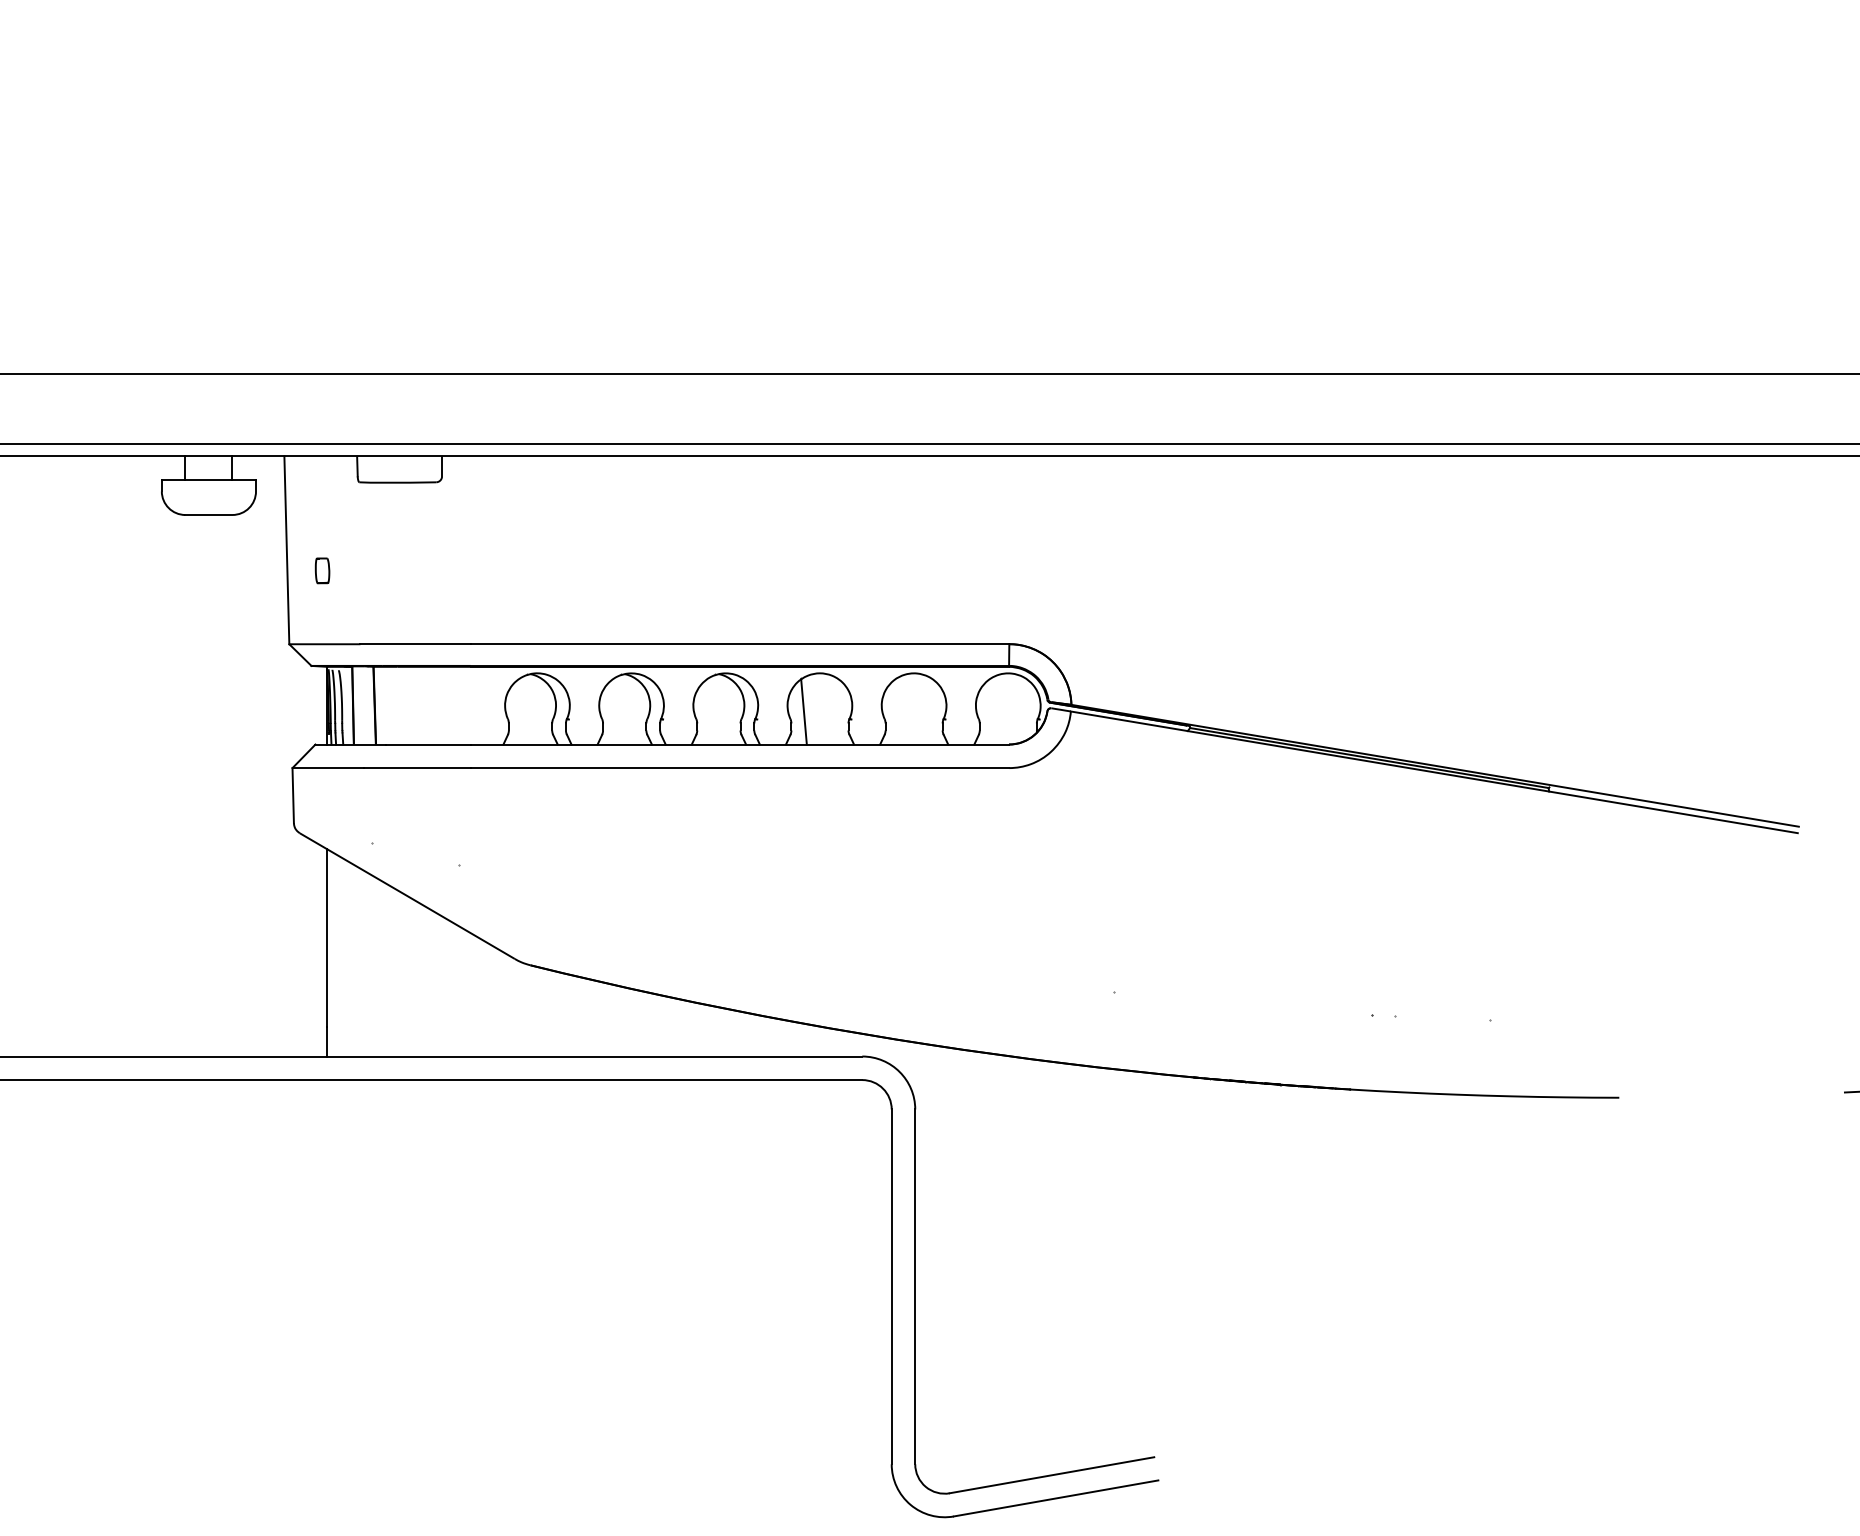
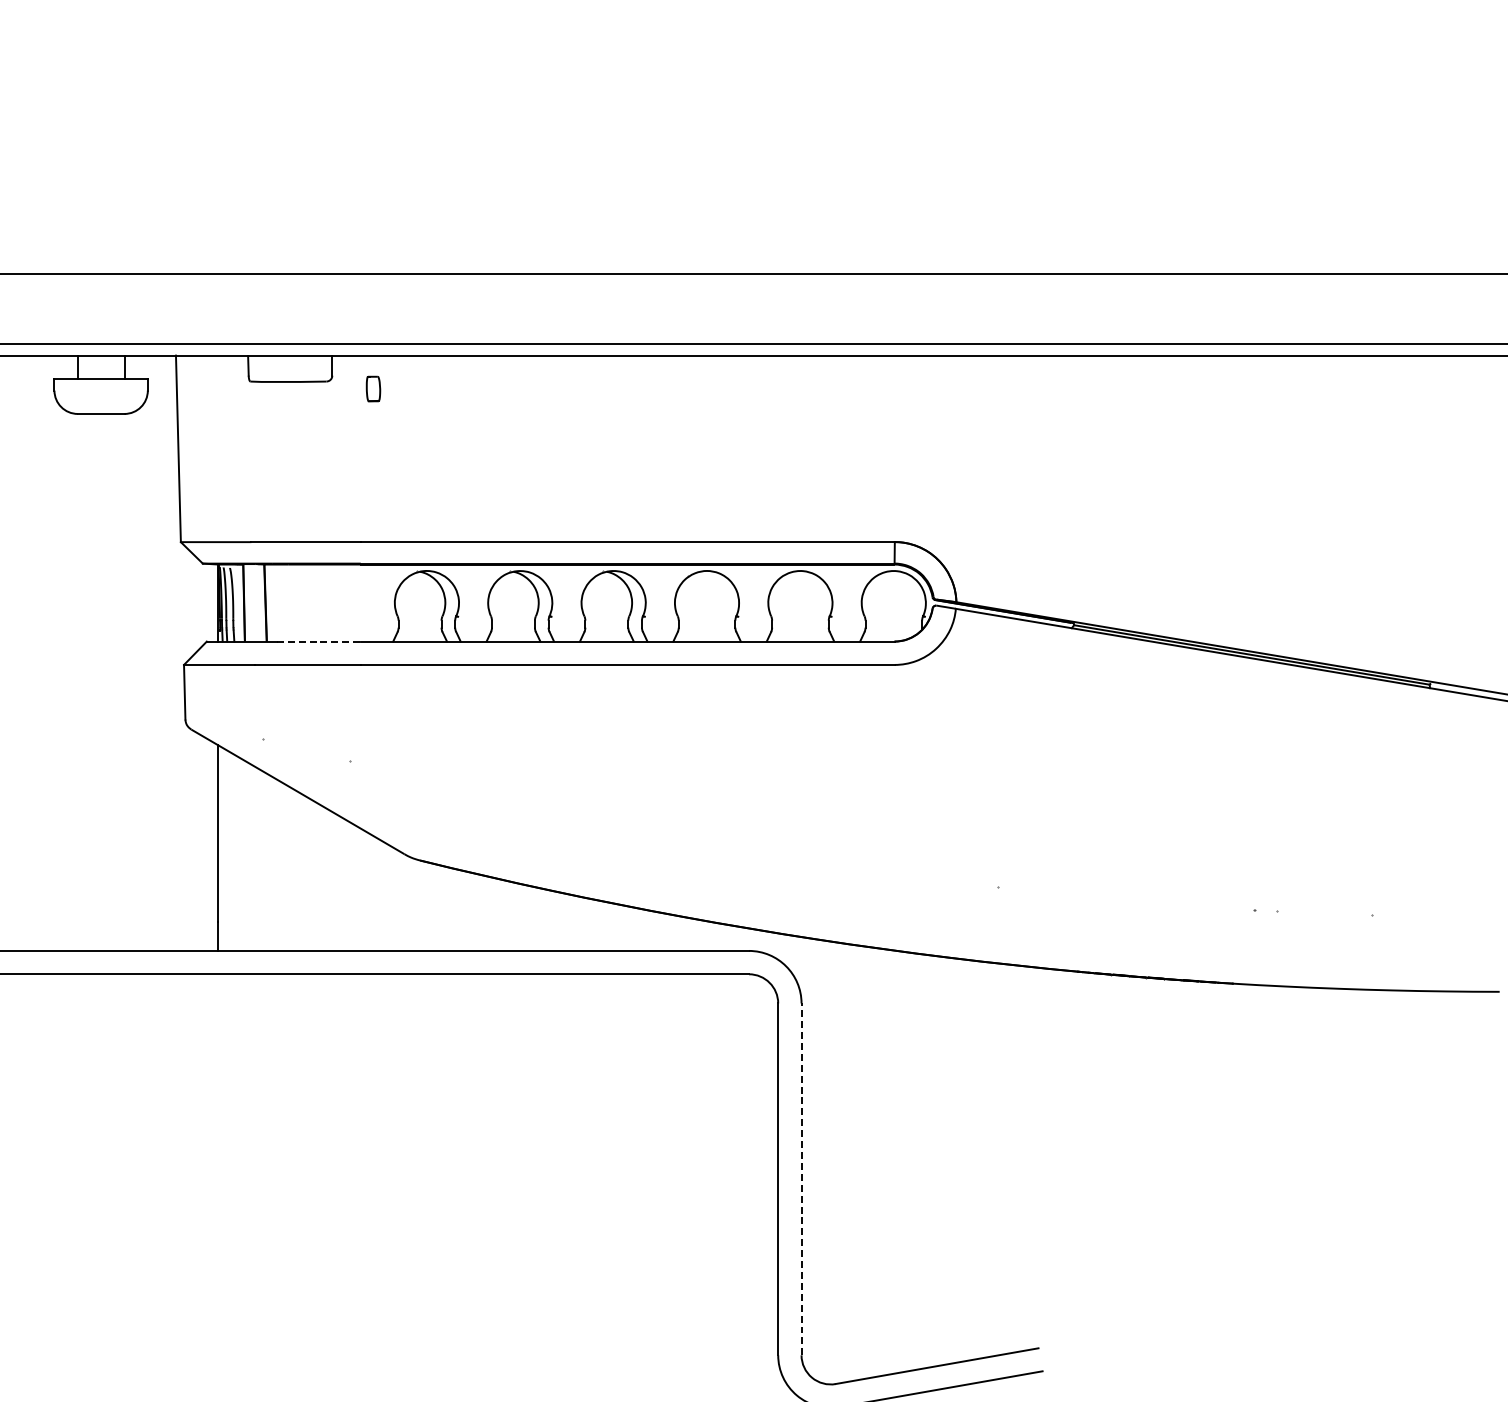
part: (322, 570) -> (373, 388), moved
line: (803, 711) -> (690, 608), removed
line: (428, 744) -> (318, 641), solid -> dashed
line: (915, 1286) -> (801, 1178), solid -> dashed

